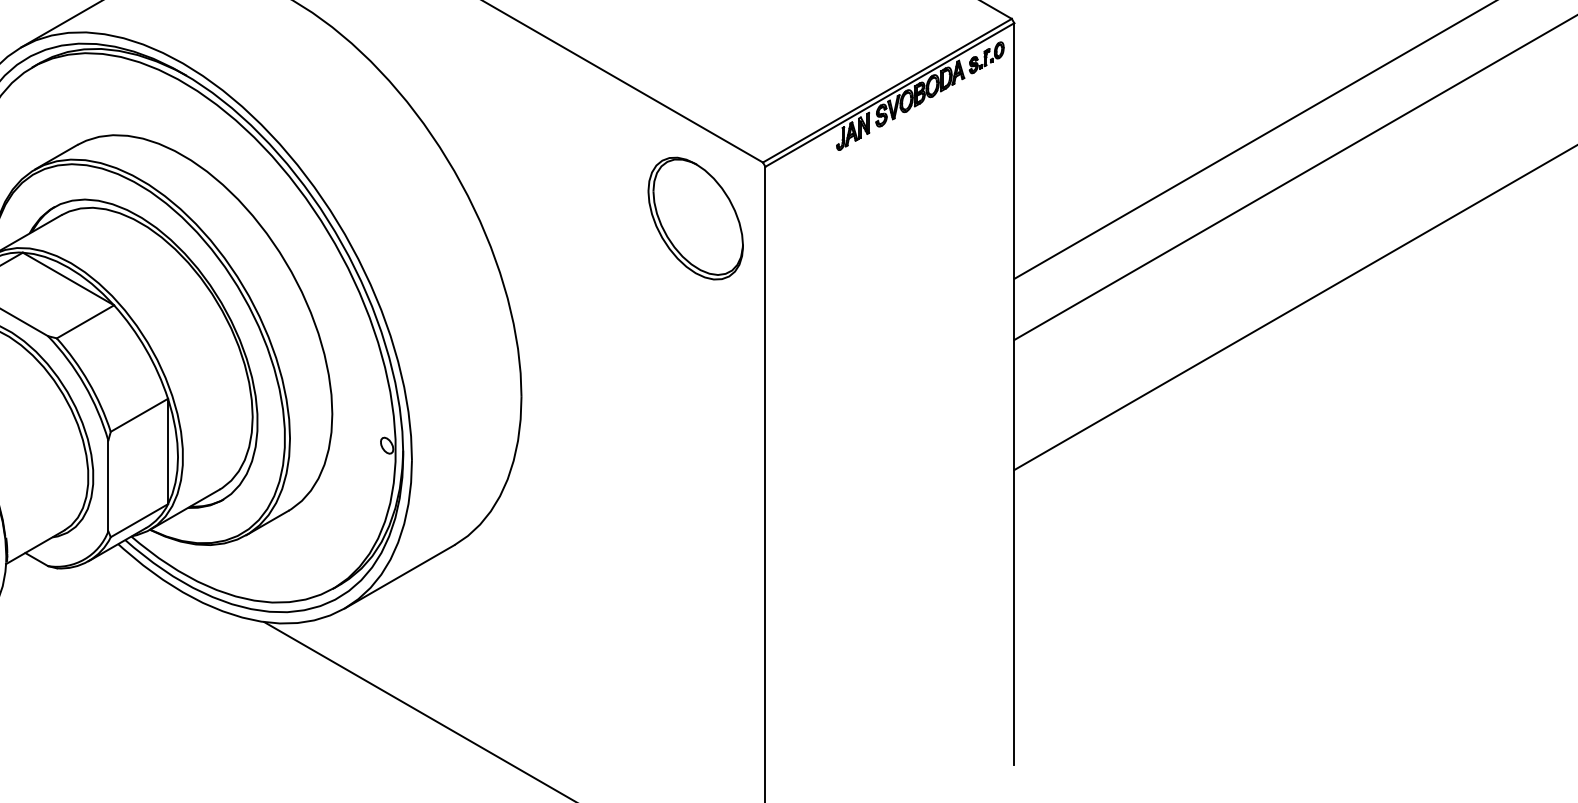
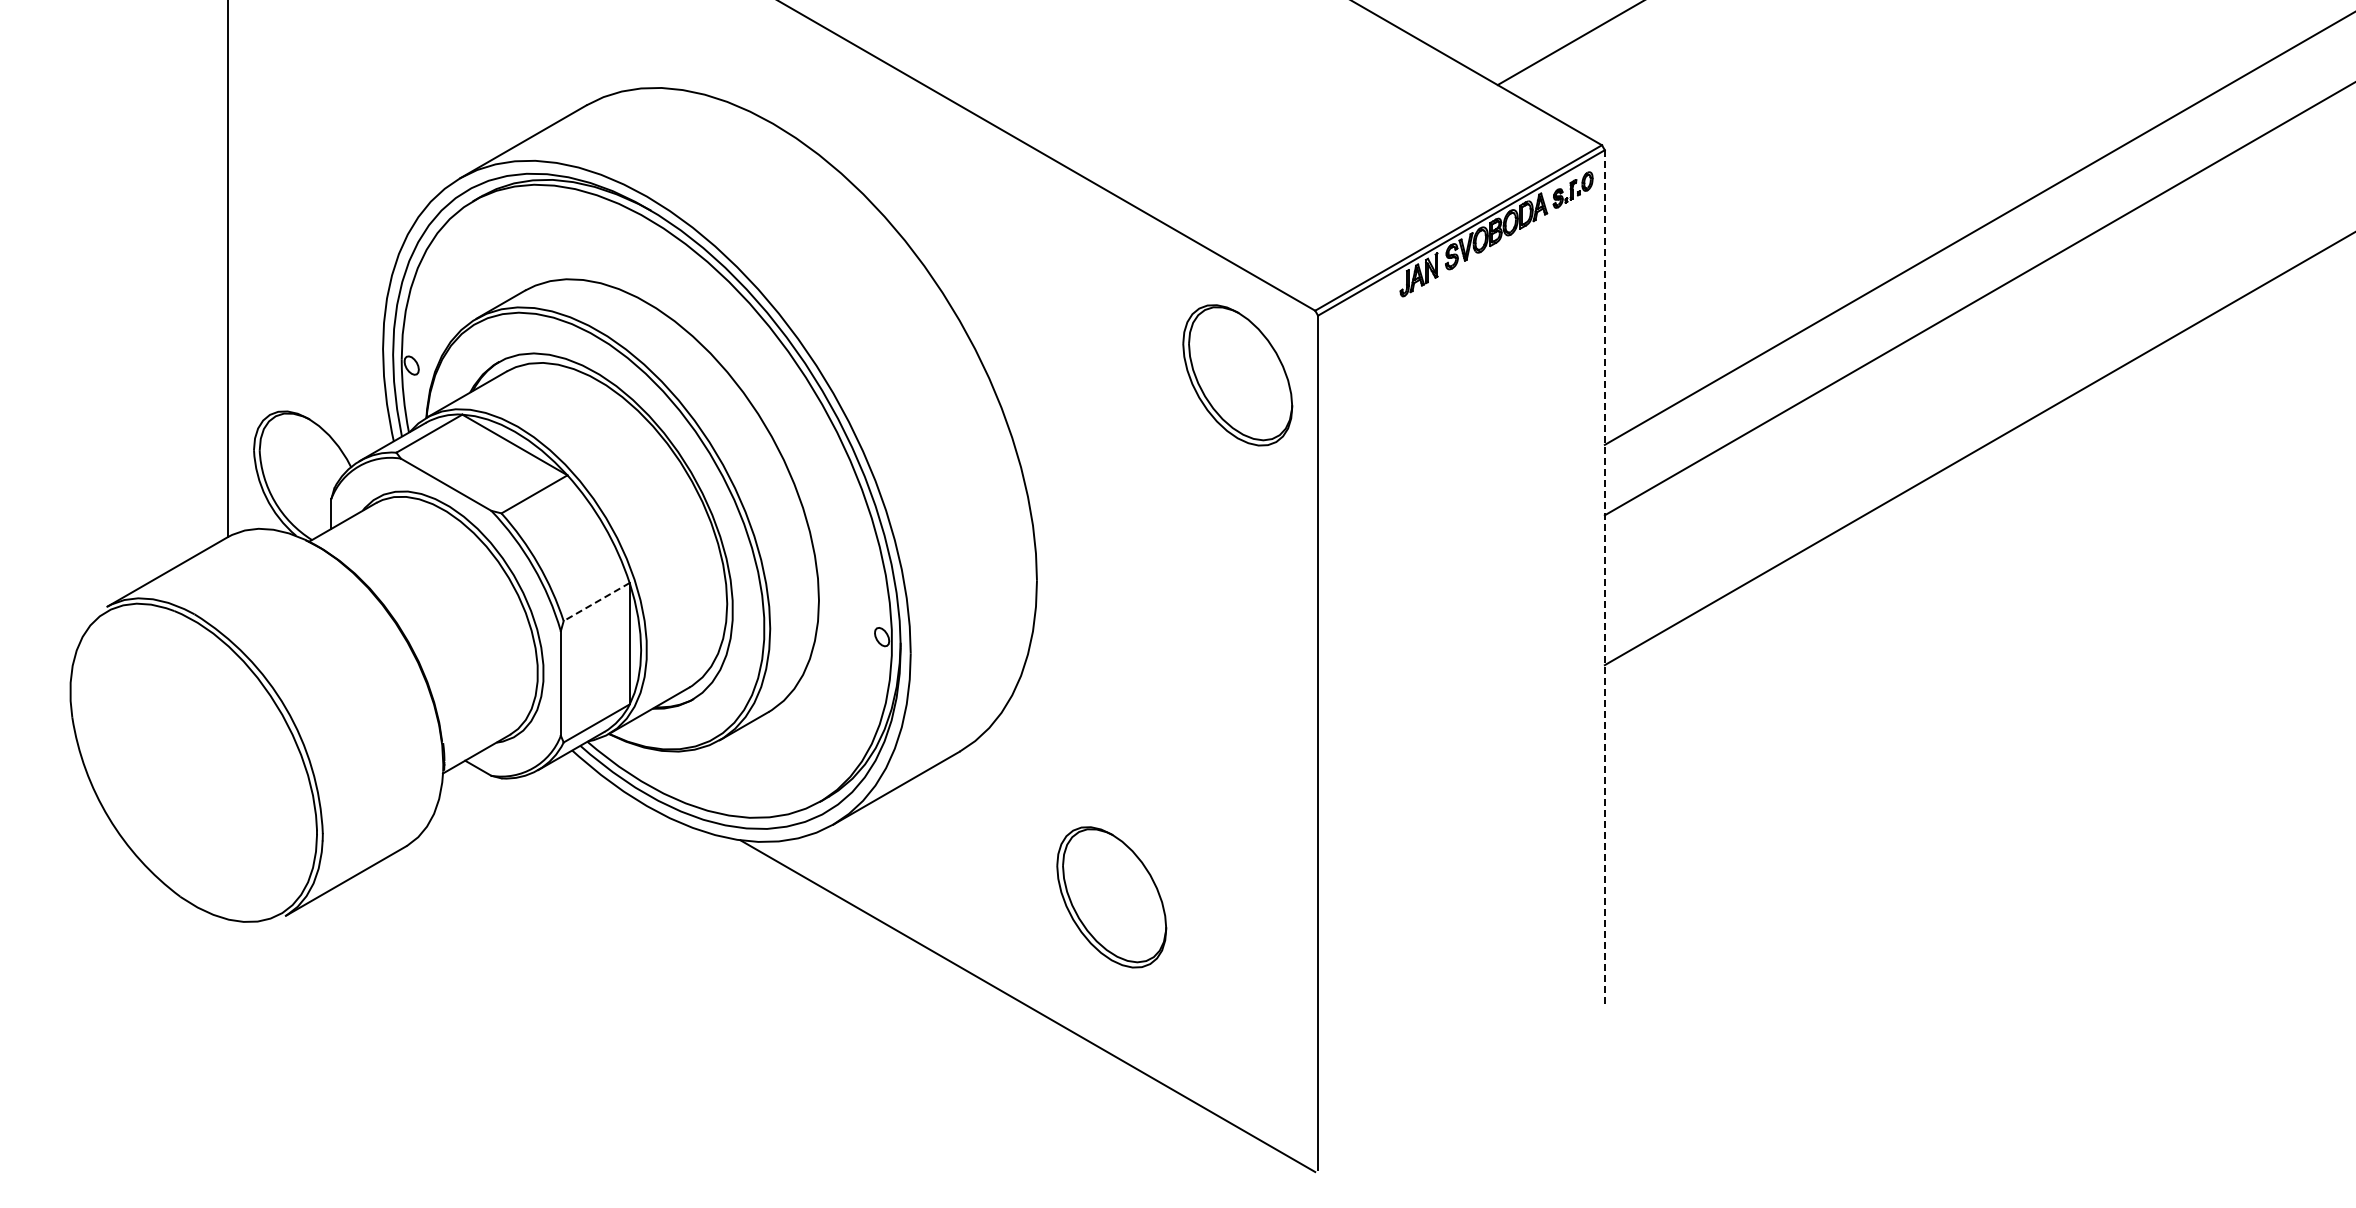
line: (1014, 394) -> (1604, 578), solid -> dashed
line: (139, 415) -> (596, 602), solid -> dashed
part: (586, 671) -> (1111, 897), added

